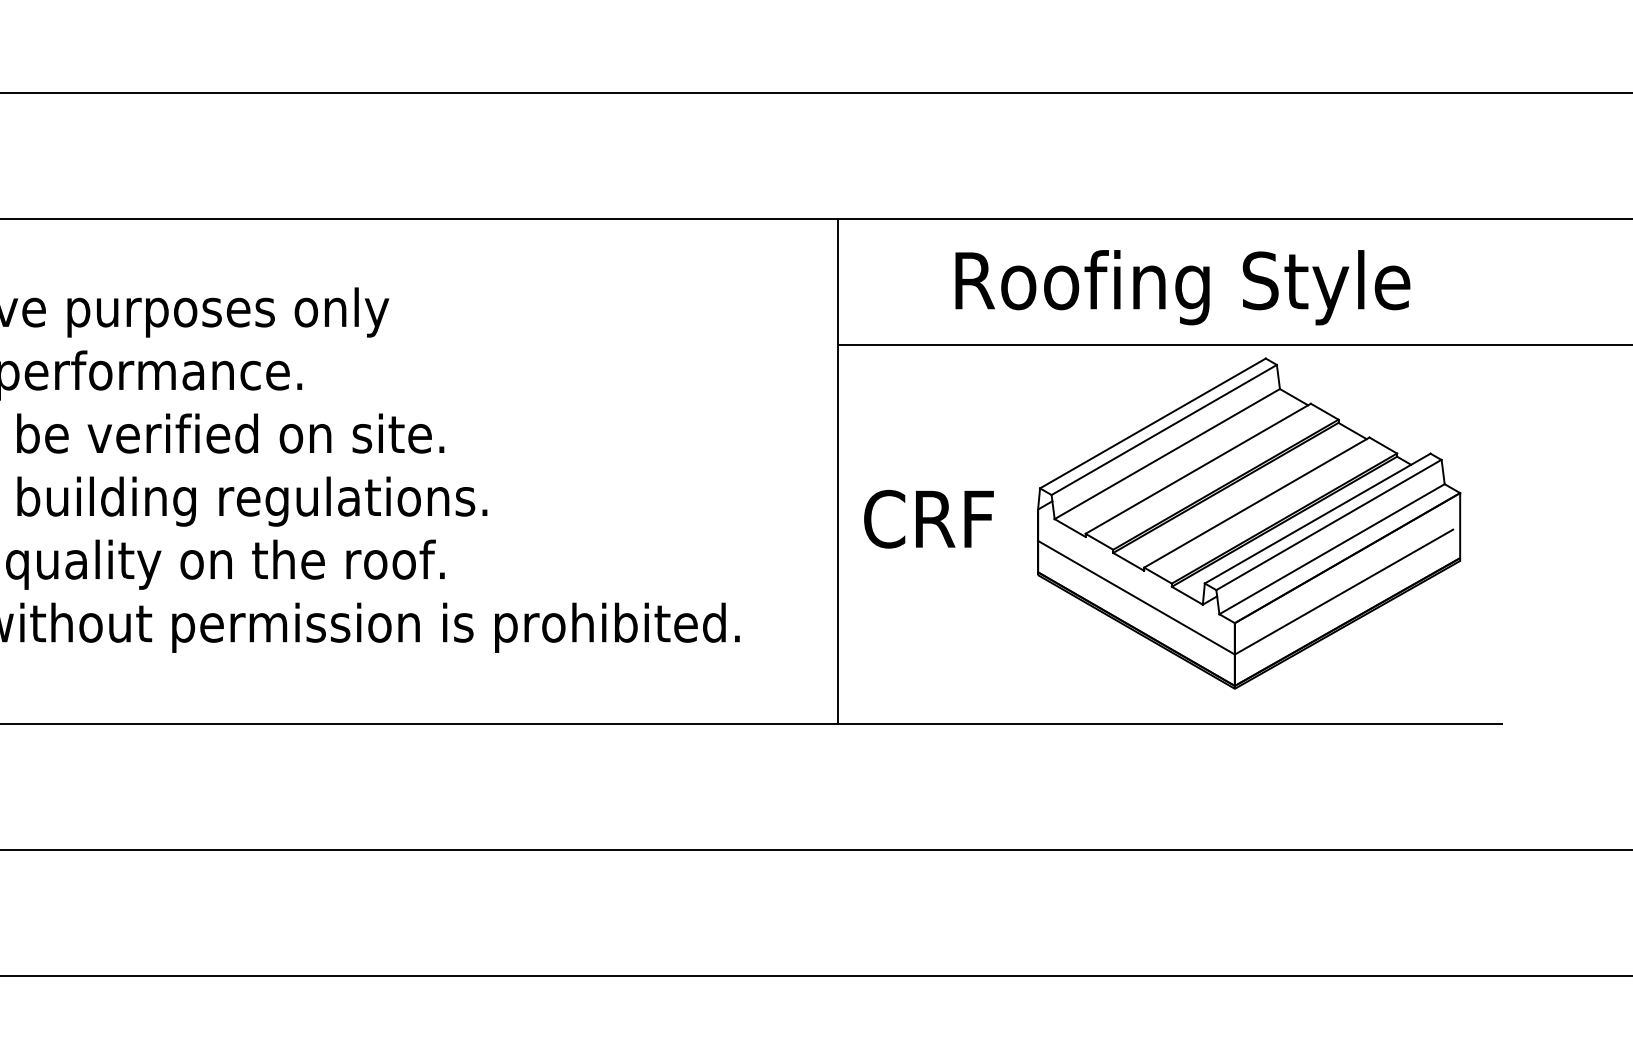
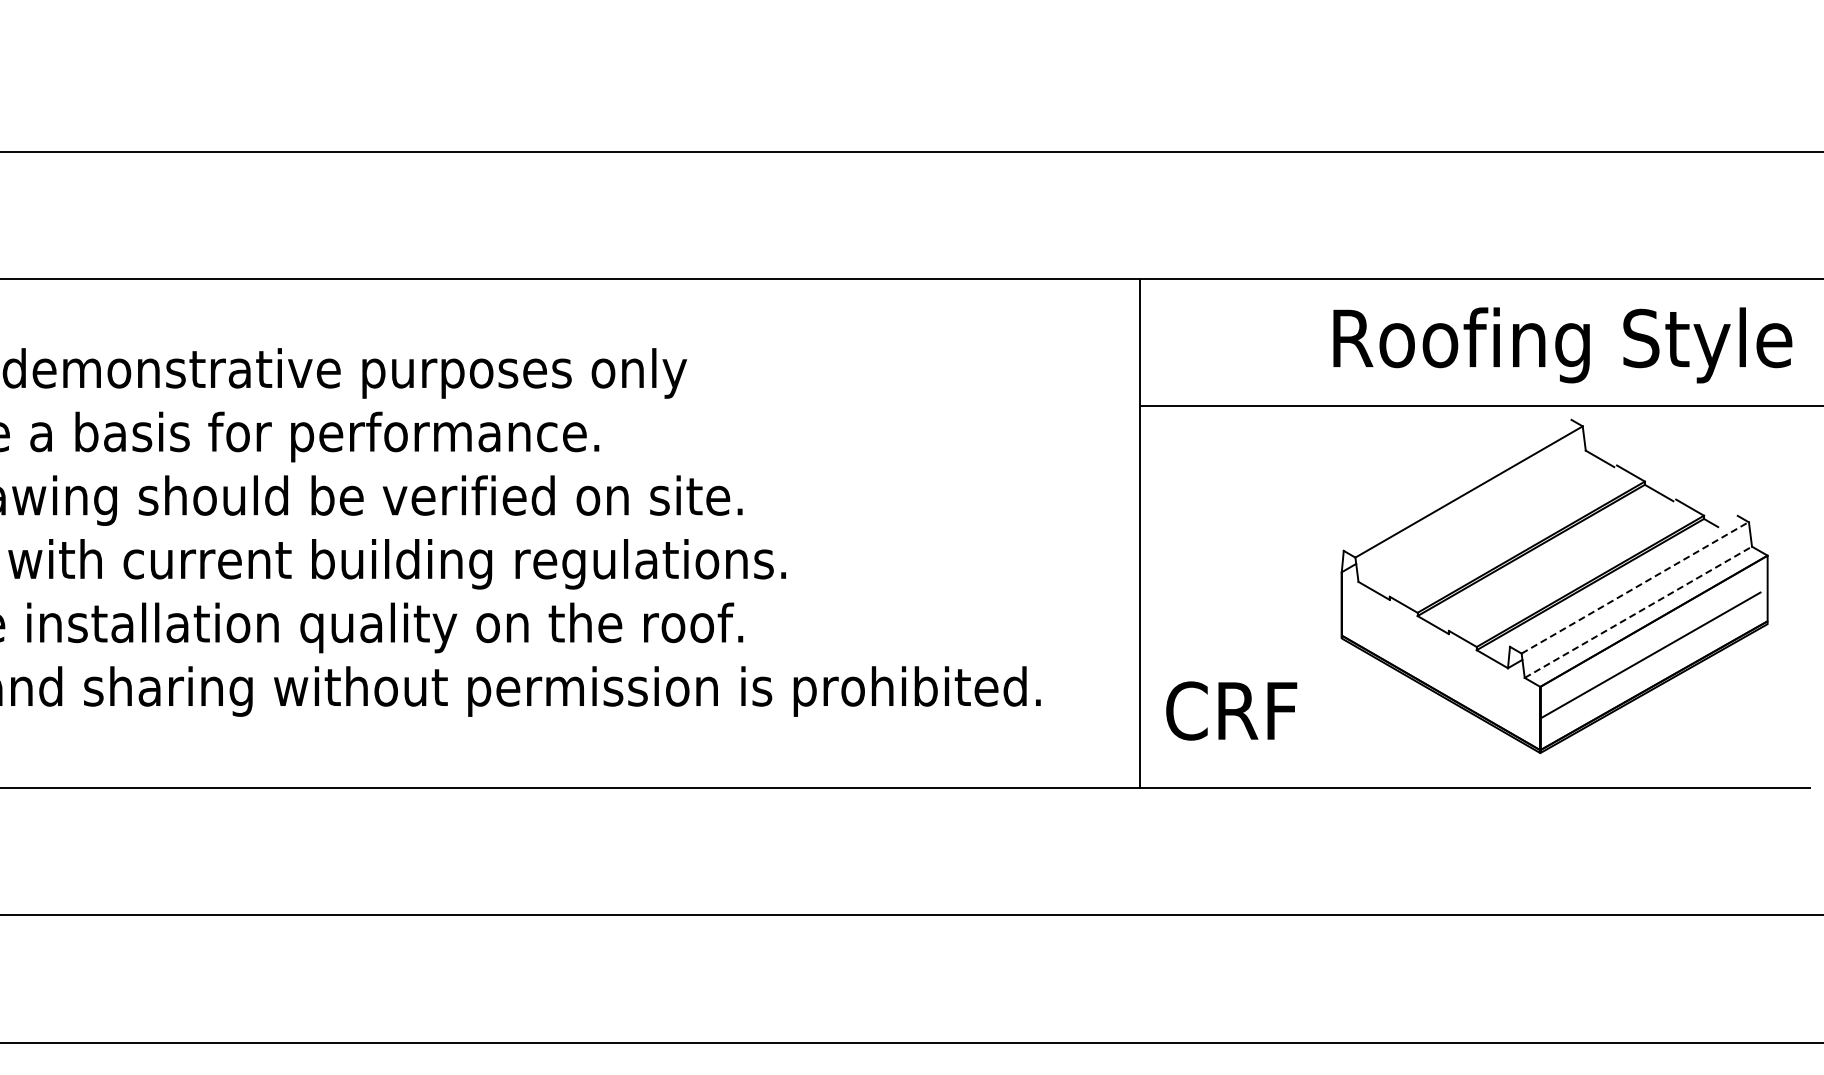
text: (1182, 287) -> (1562, 345), moved
line: (1152, 422) -> (1457, 484), removed
line: (1166, 453) -> (1471, 515), removed
line: (1198, 468) -> (1503, 530), removed
line: (1256, 501) -> (1562, 564), removed
line: (1317, 517) -> (1623, 580), removed
text: (928, 518) -> (1231, 710), moved
line: (1329, 524) -> (1635, 587), solid -> dashed
line: (1332, 549) -> (1638, 612), solid -> dashed
line: (1135, 597) -> (1440, 660), removed

